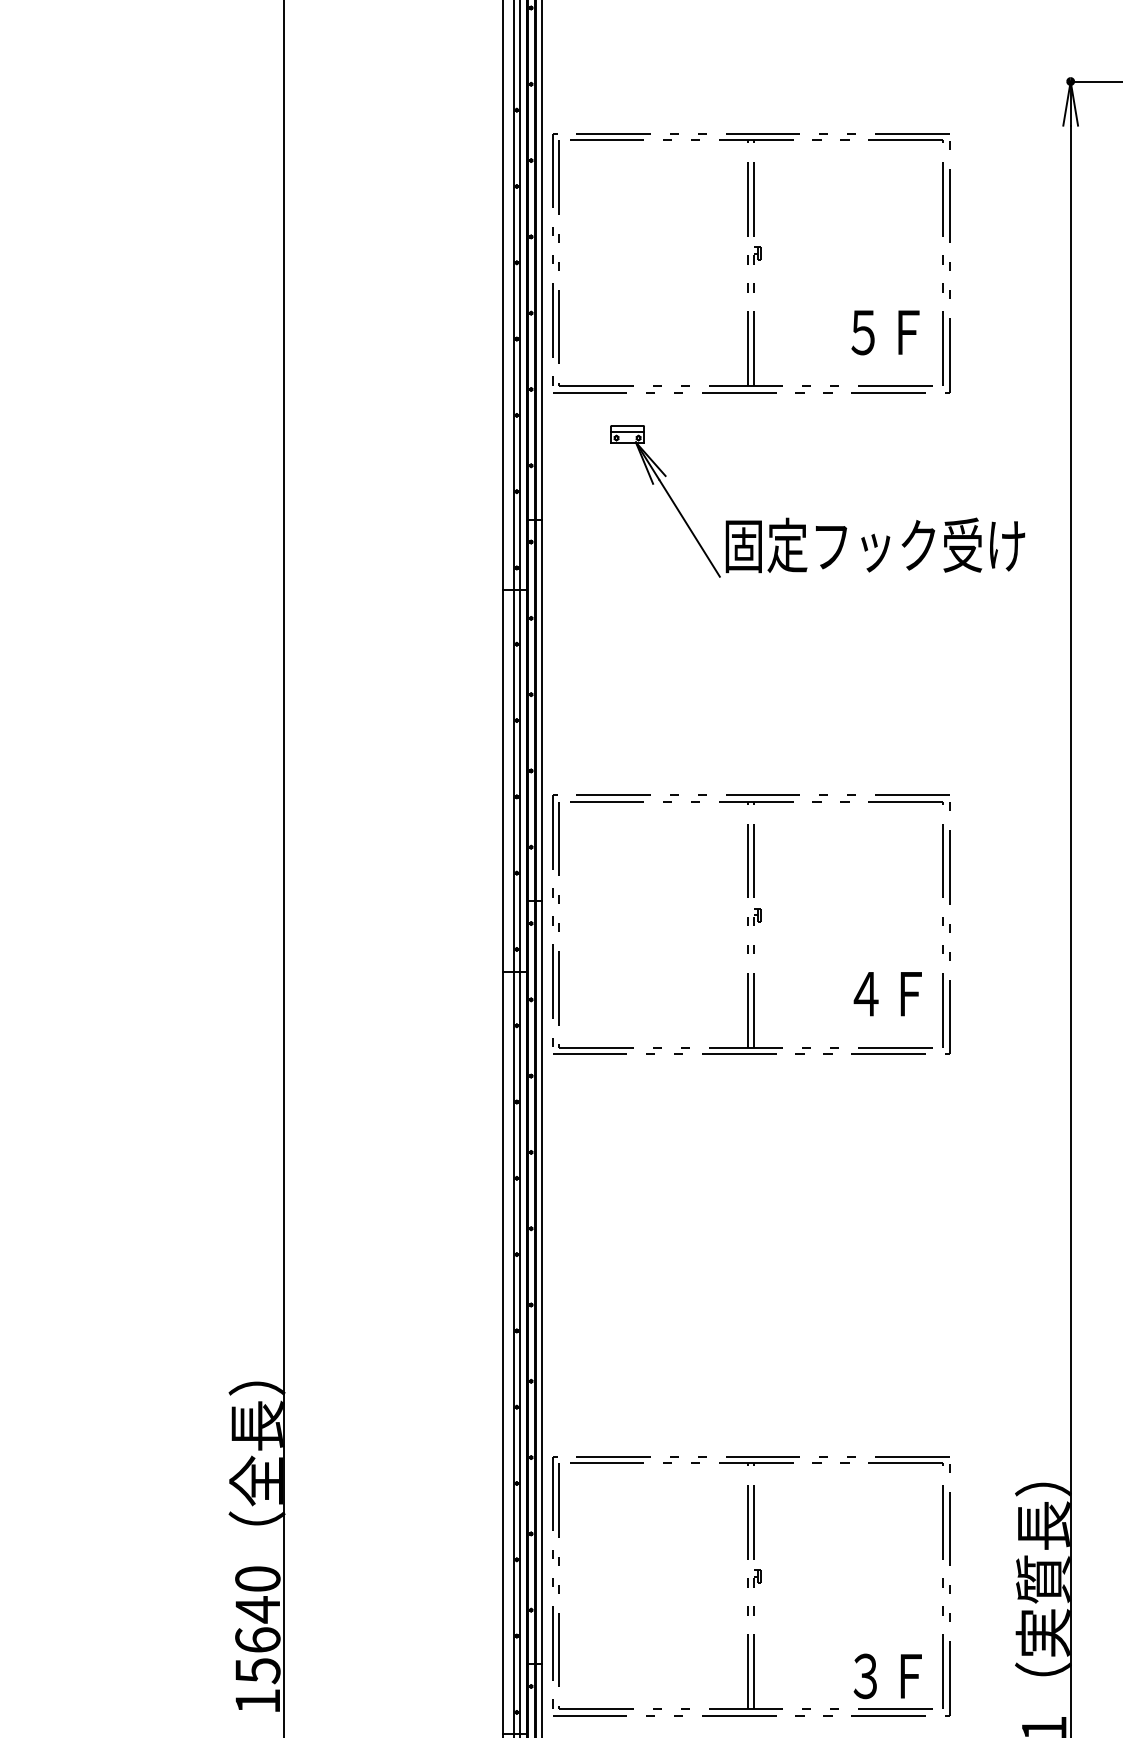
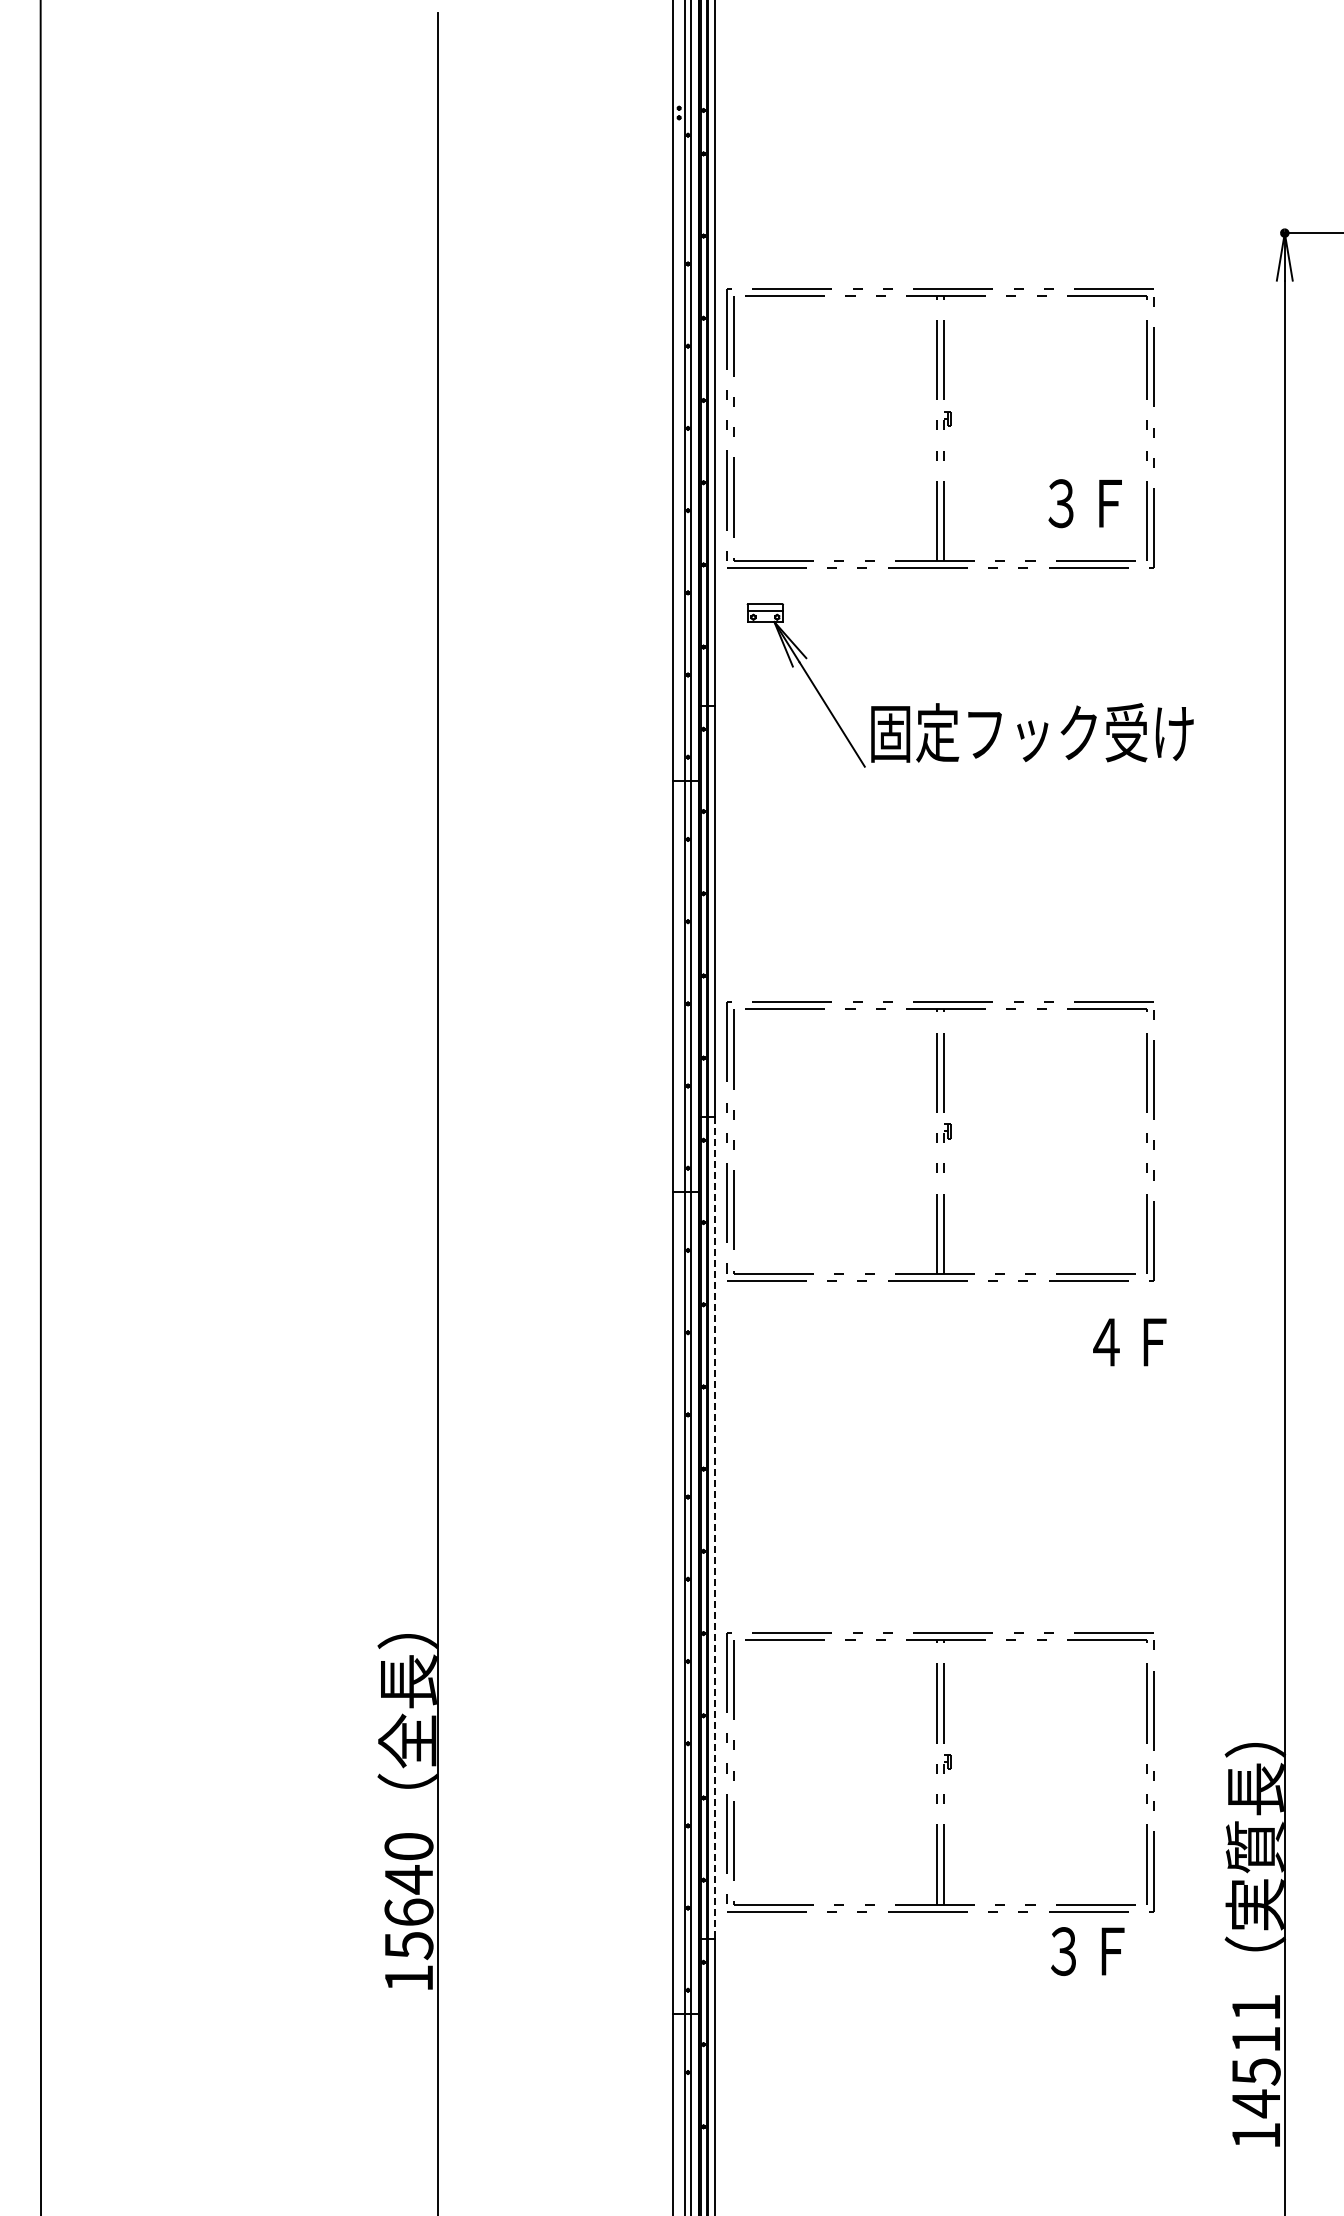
text: (862, 332) -> (1060, 503), ５Ｆ -> ３Ｆ
part: (817, 526) -> (969, 712), moved
text: (887, 994) -> (1129, 1342), moved
line: (542, 1283) -> (715, 1528), solid -> dashed
part: (751, 1586) -> (940, 1772), moved

